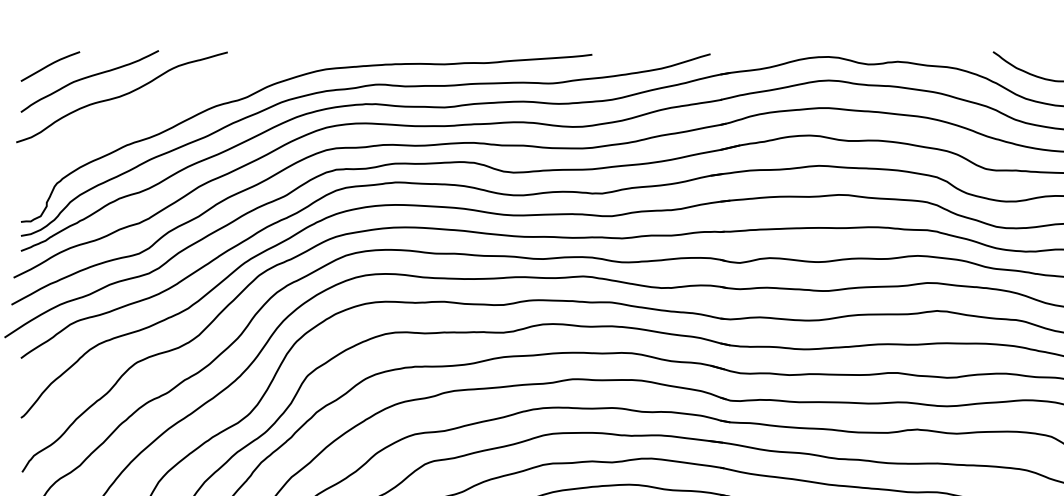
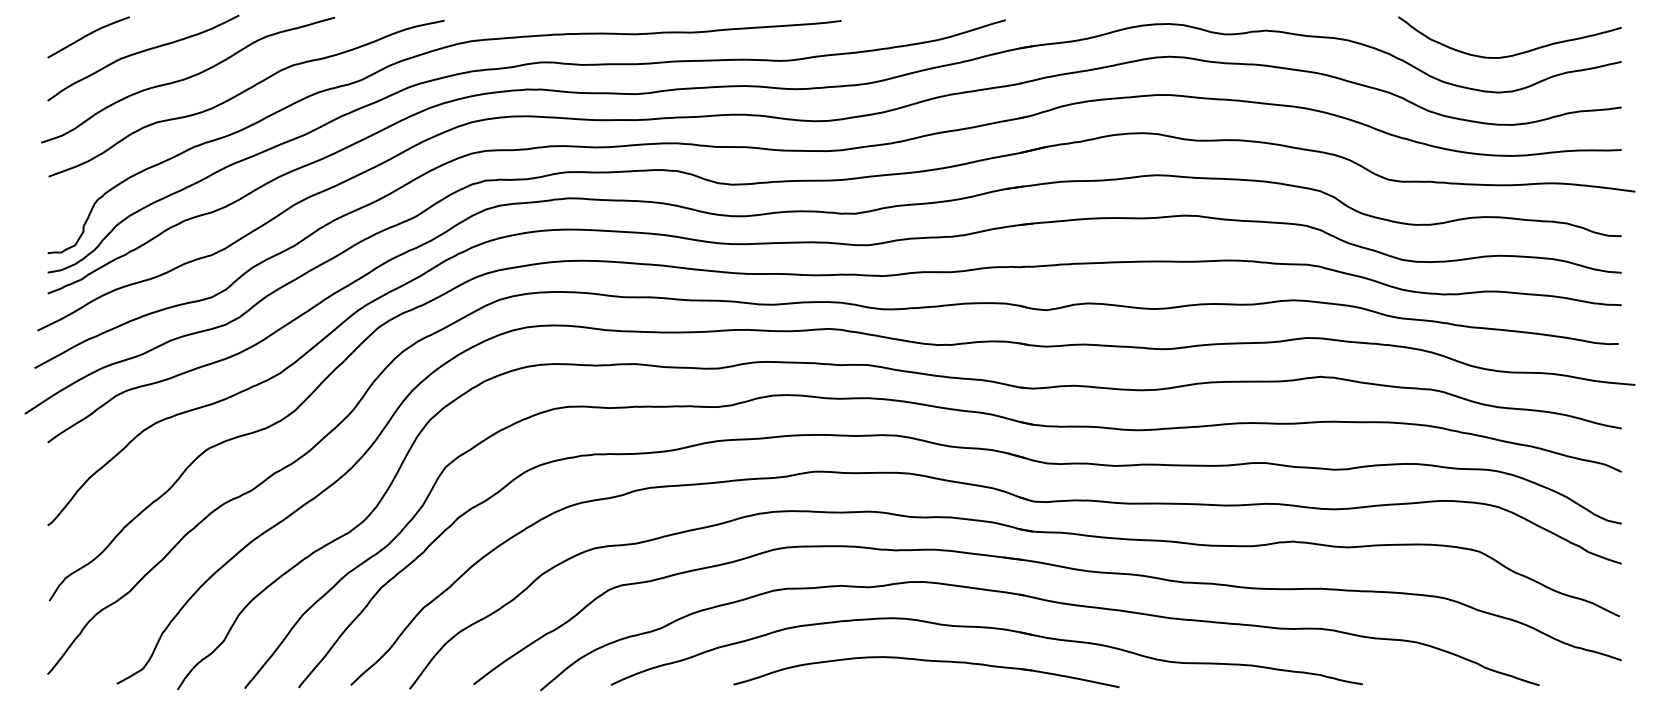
curve: (162, 106) -> (244, 92), added

